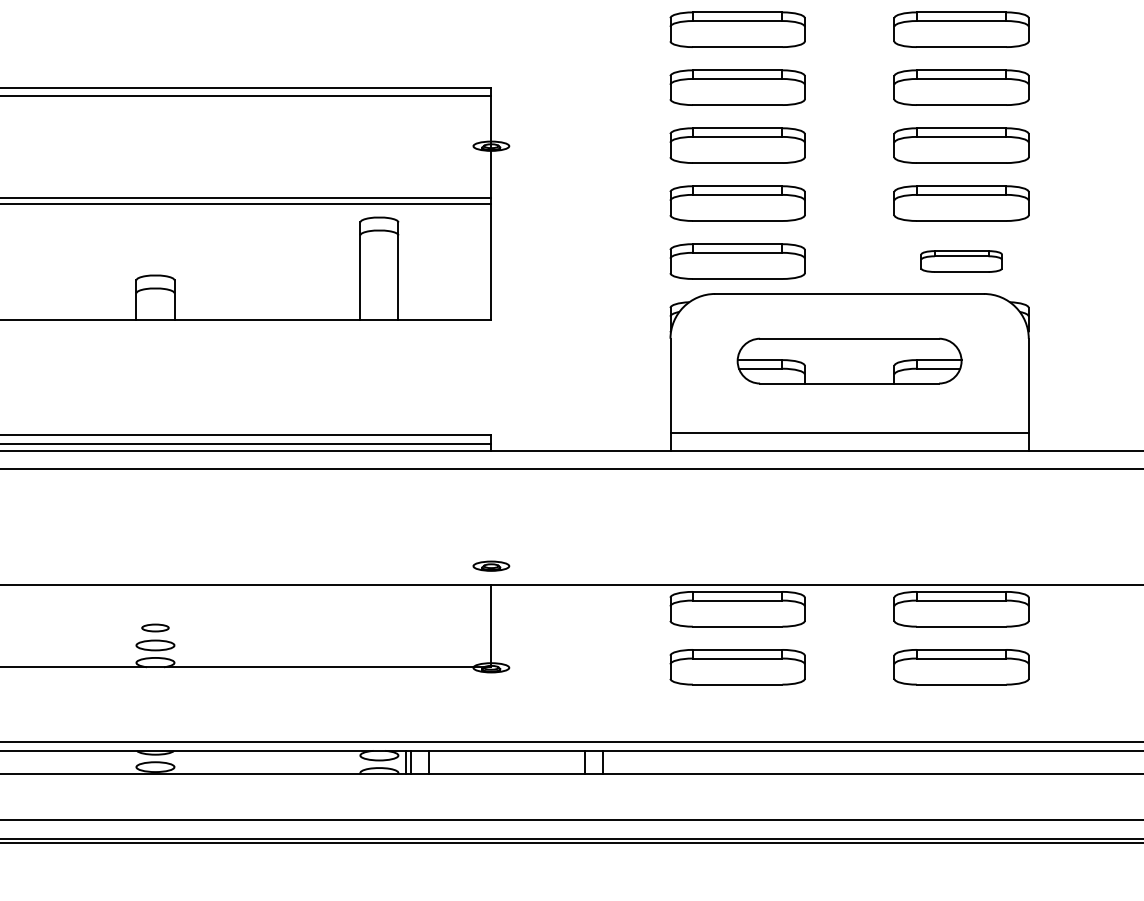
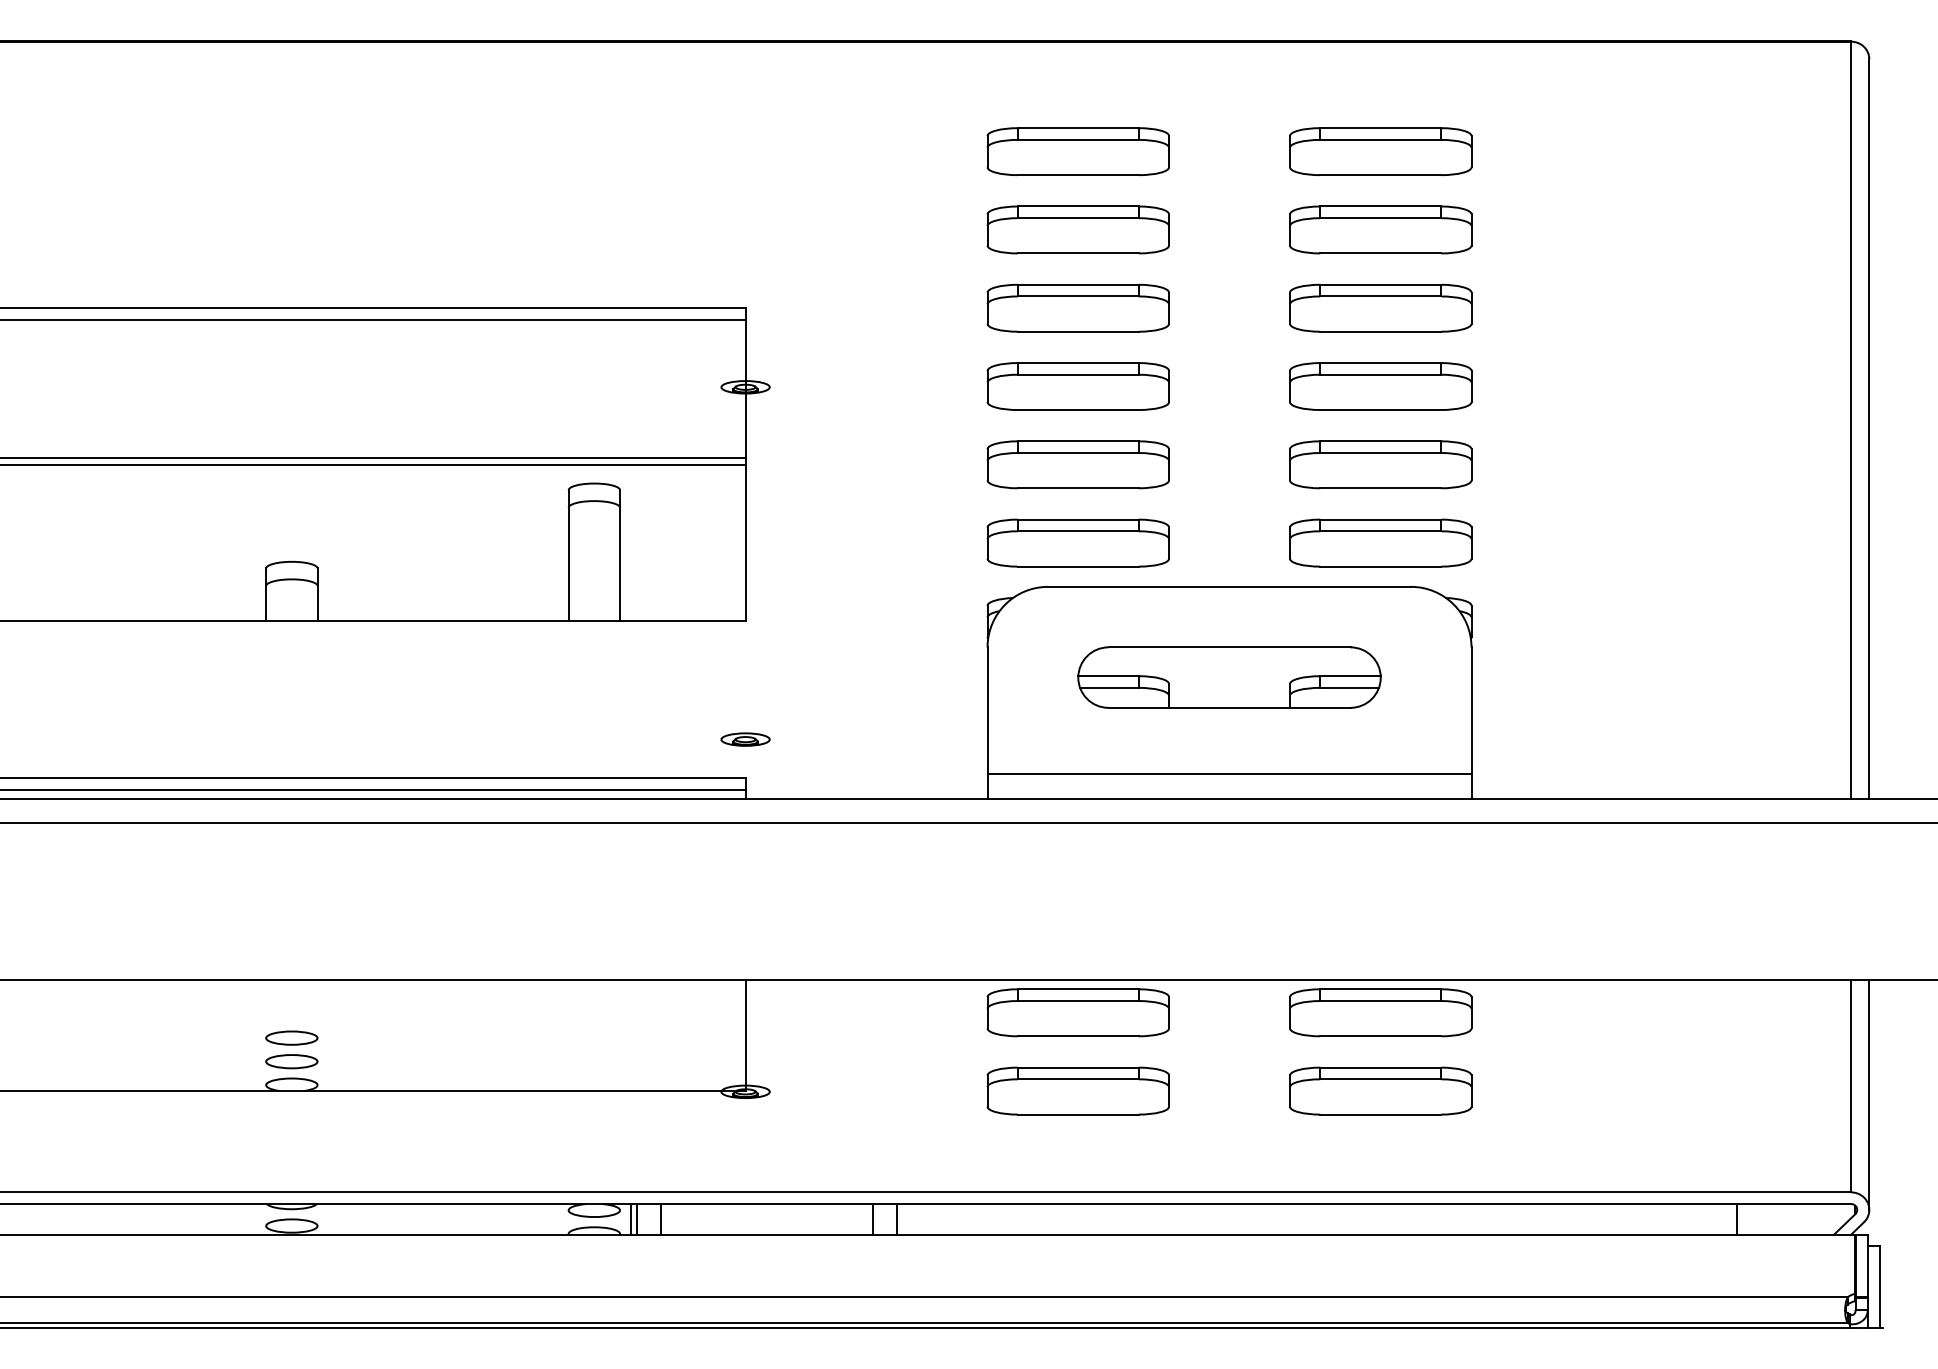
part: (961, 261) -> (1380, 542), size x1.67
part: (491, 566) -> (745, 739), moved
part: (155, 627) -> (291, 1037), size x1.43

